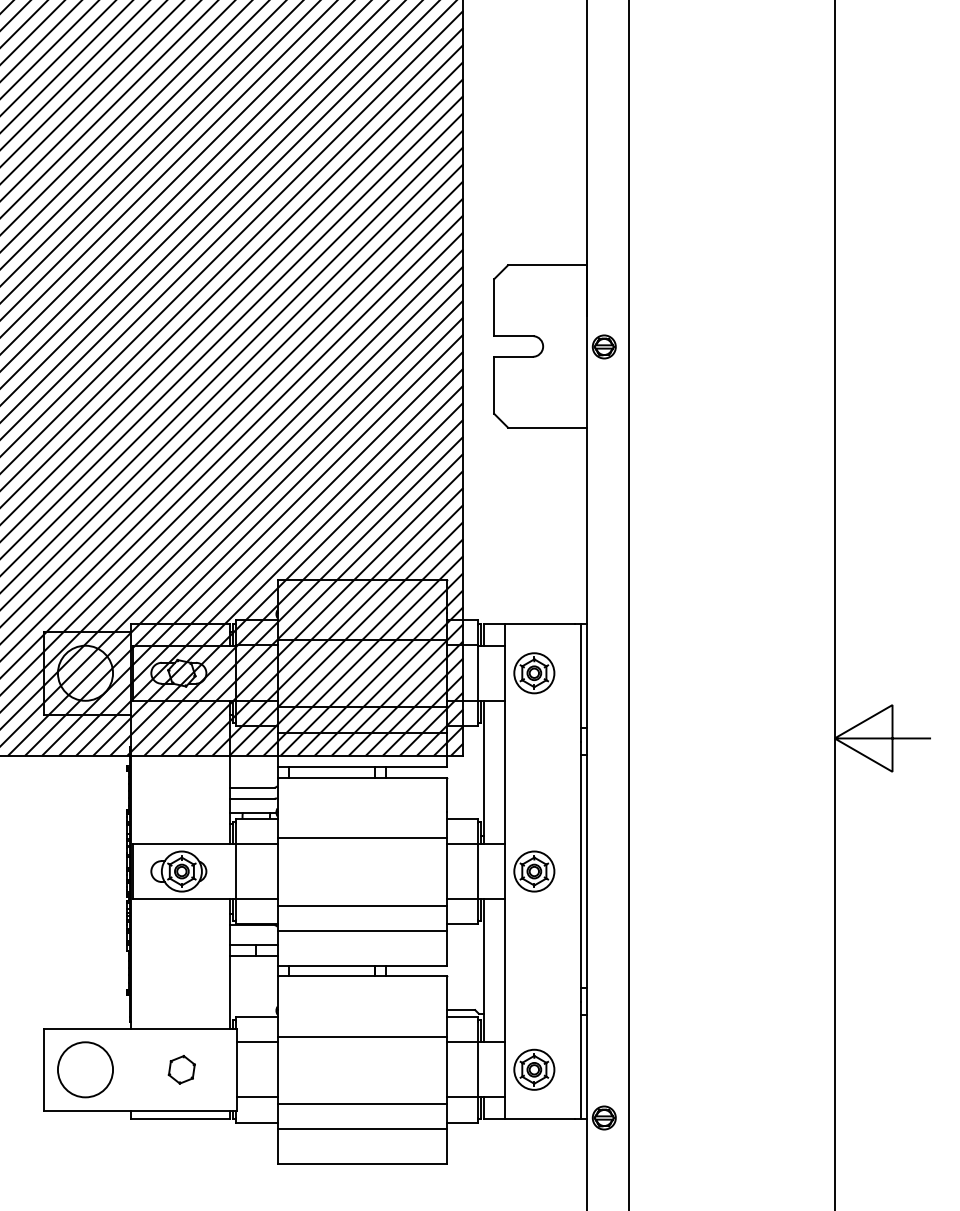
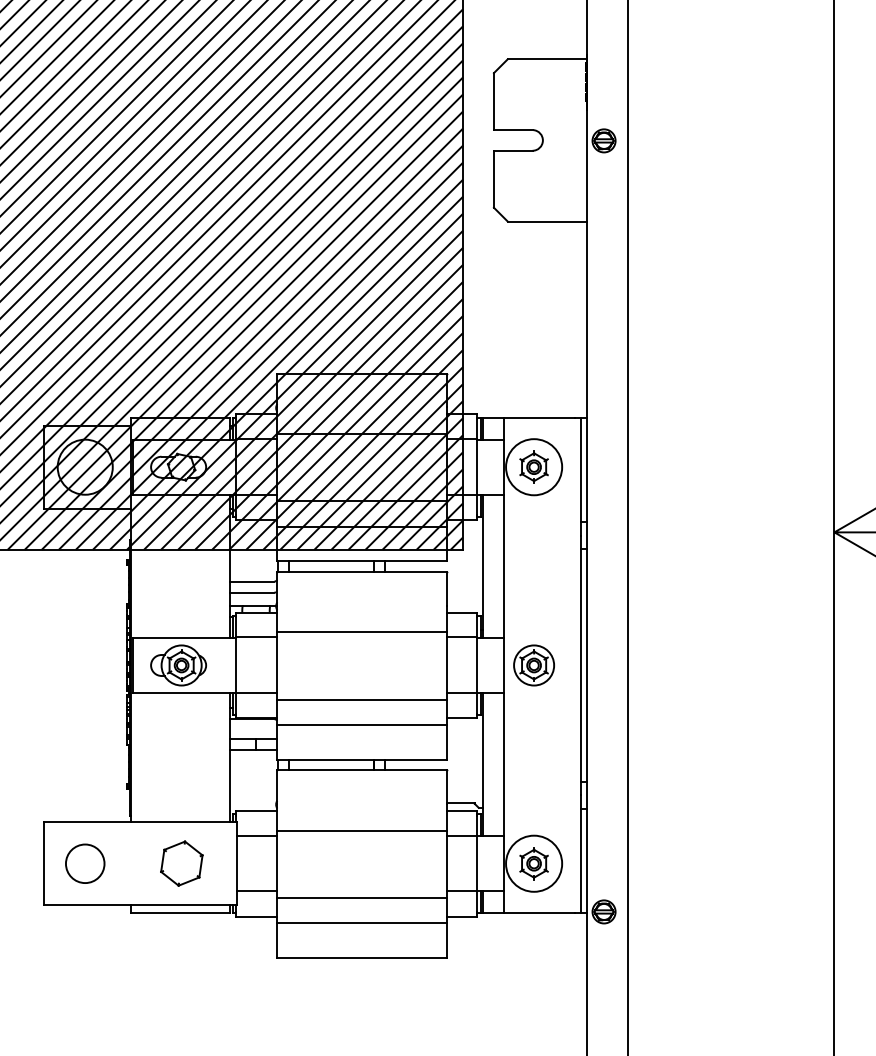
circle: (534, 673) -> (534, 467), size x1.4
circle: (85, 1069) -> (85, 863), size x0.7
part: (181, 1069) -> (181, 863), size x1.6
circle: (534, 1069) -> (534, 863), size x1.4

